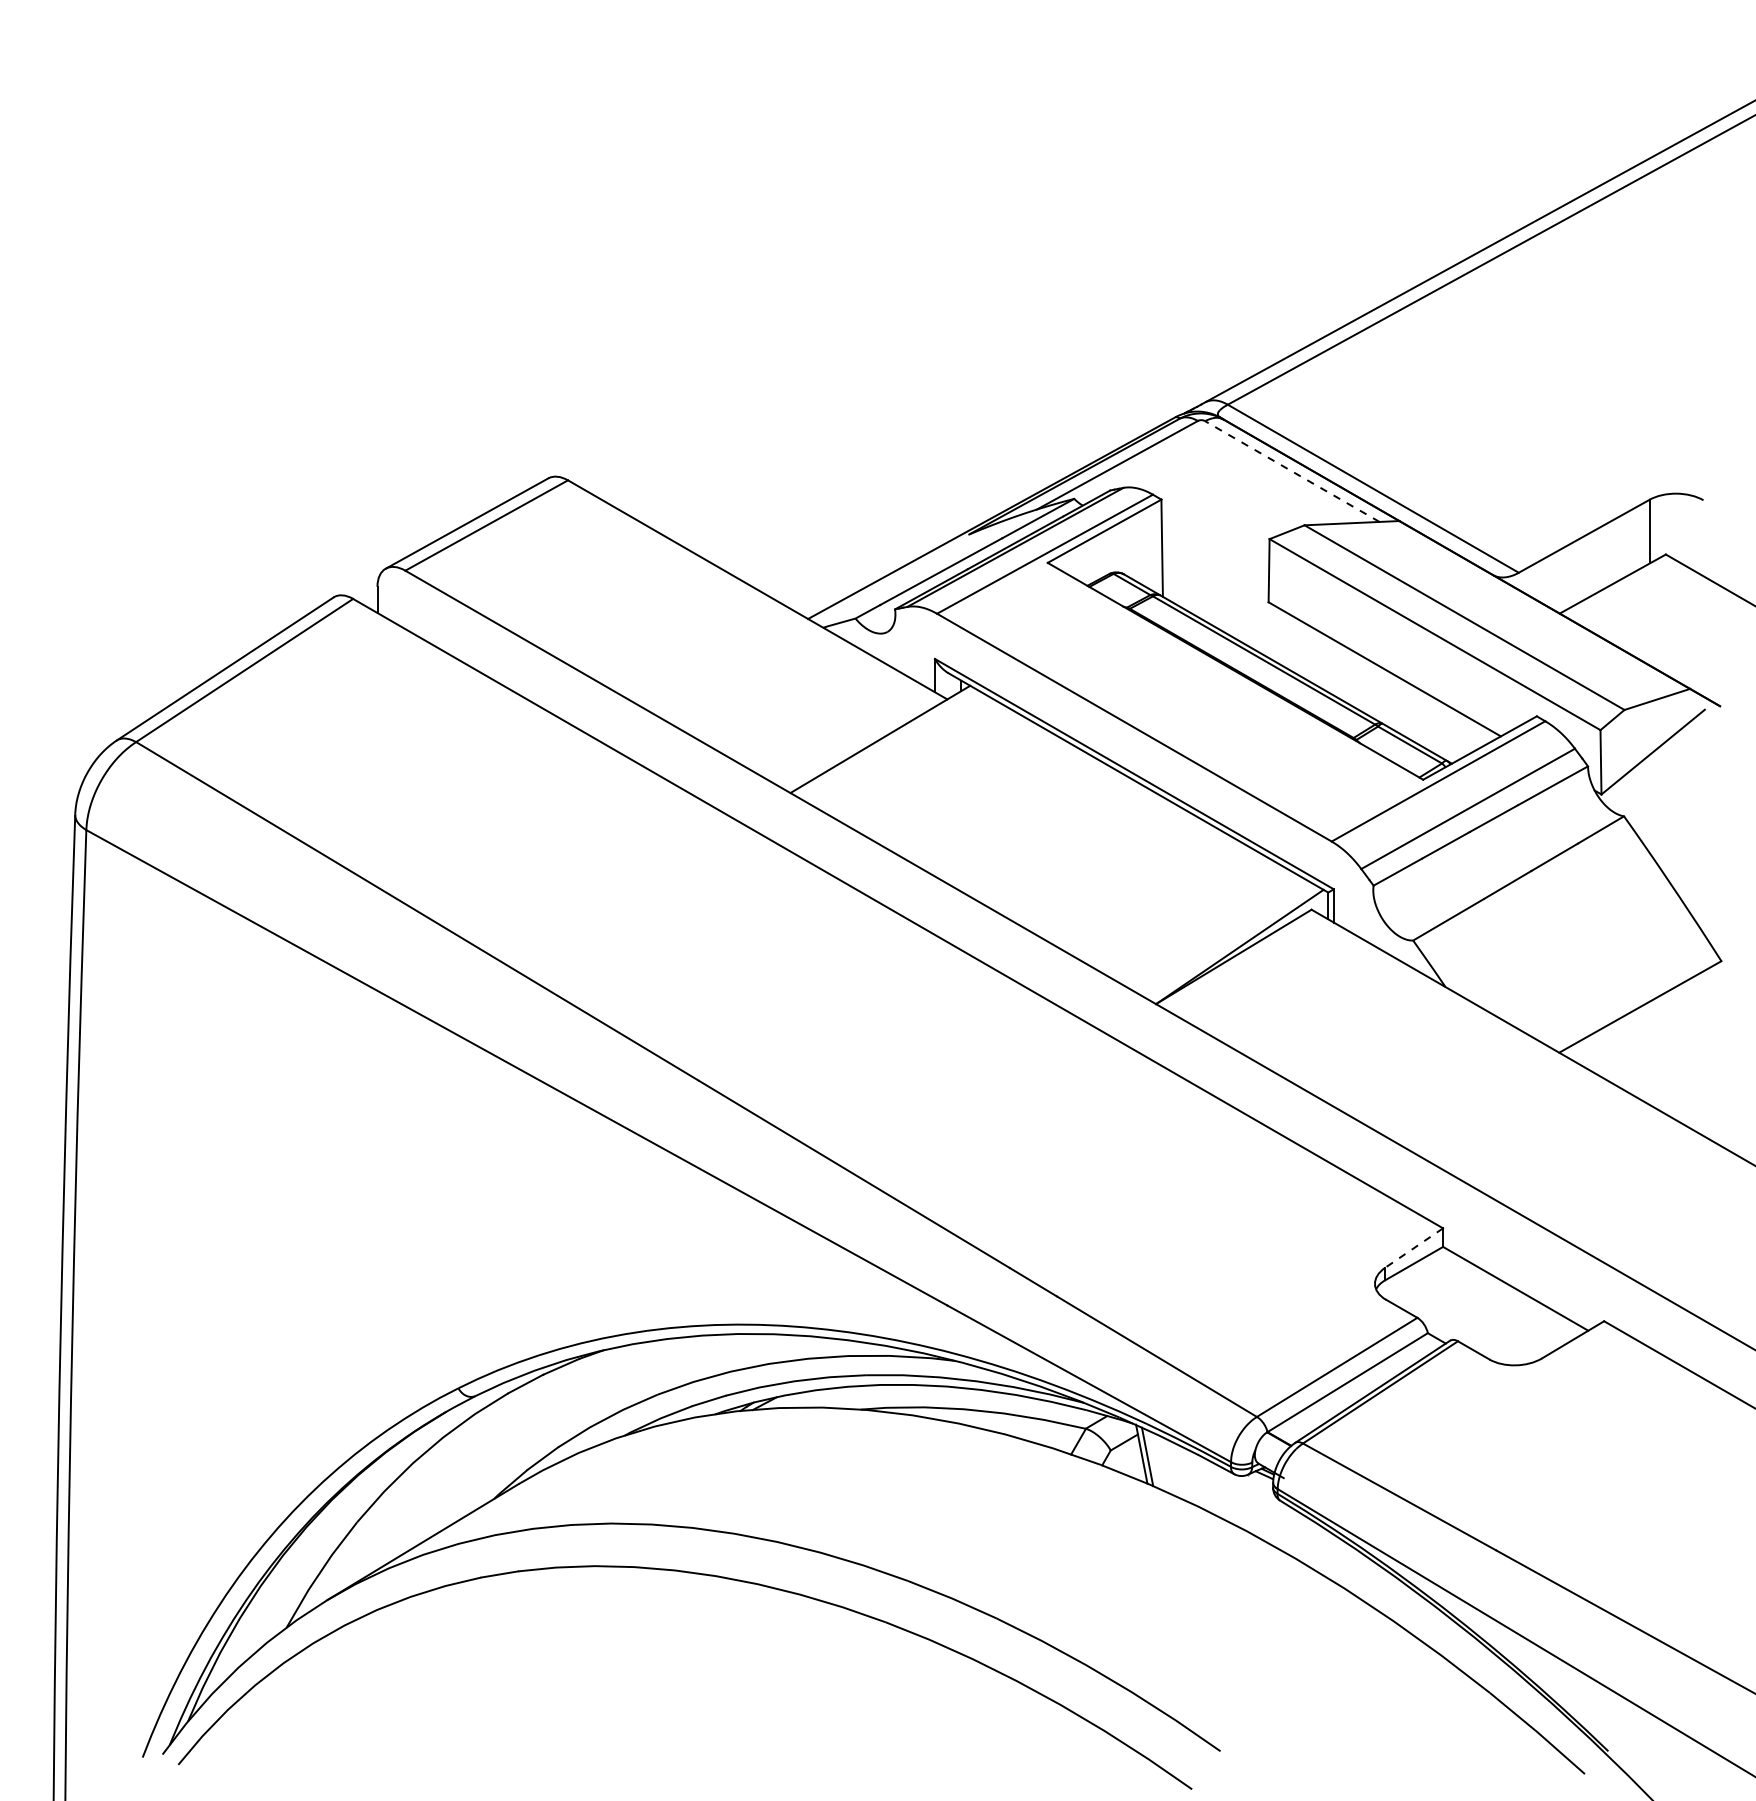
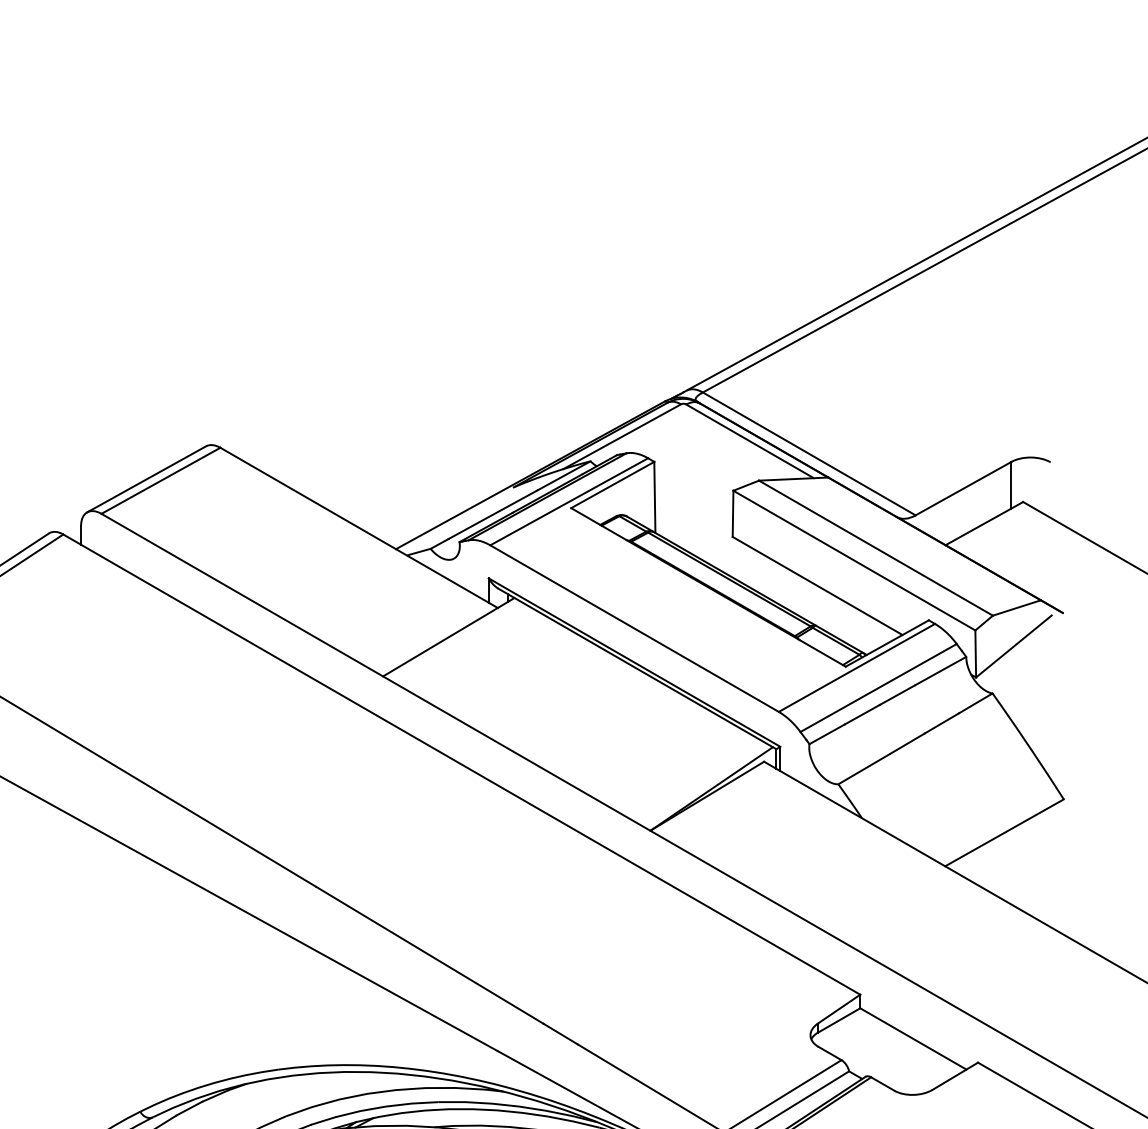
line: (1292, 471) -> (750, 441), dashed -> solid
line: (1413, 1248) -> (838, 1009), dashed -> solid

